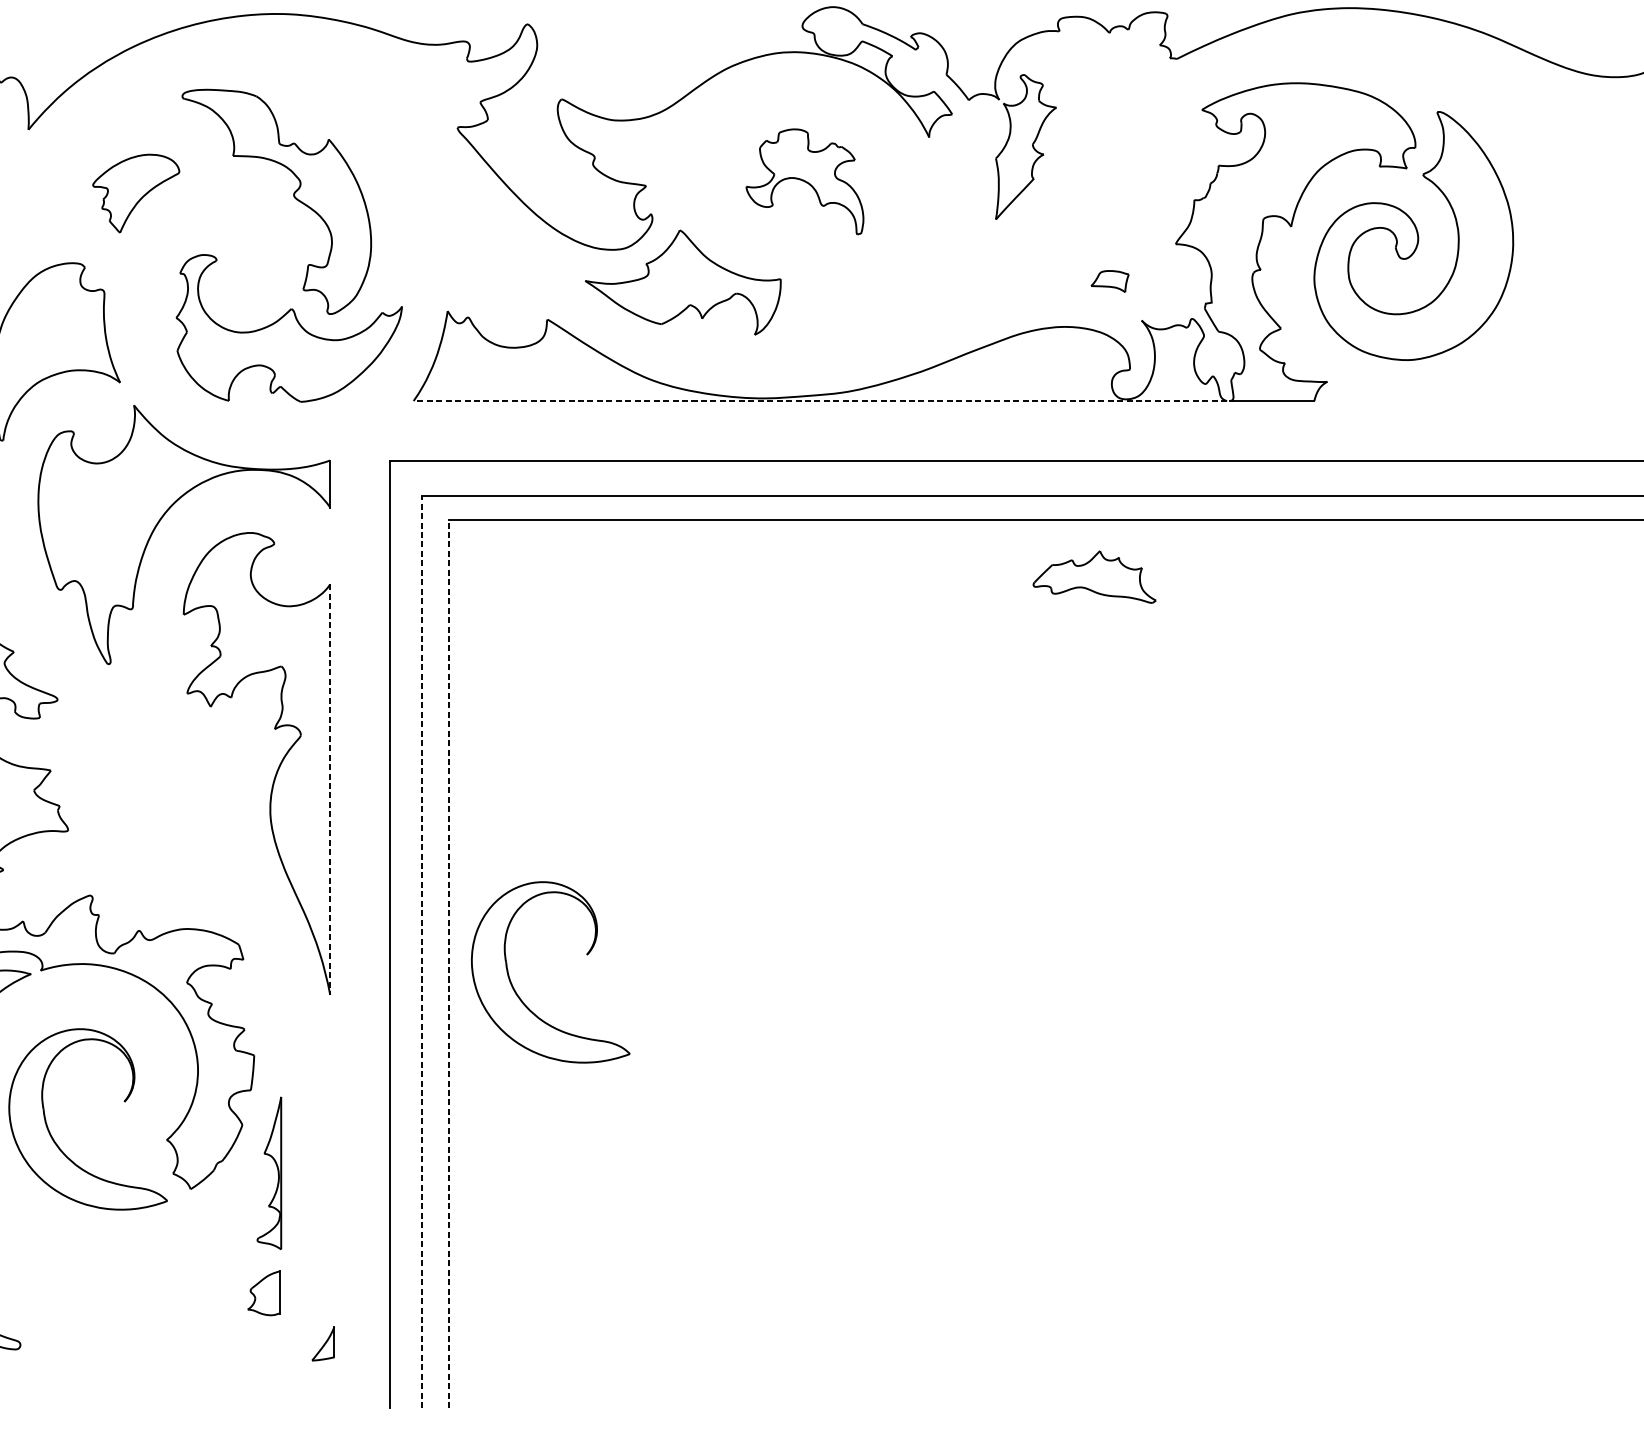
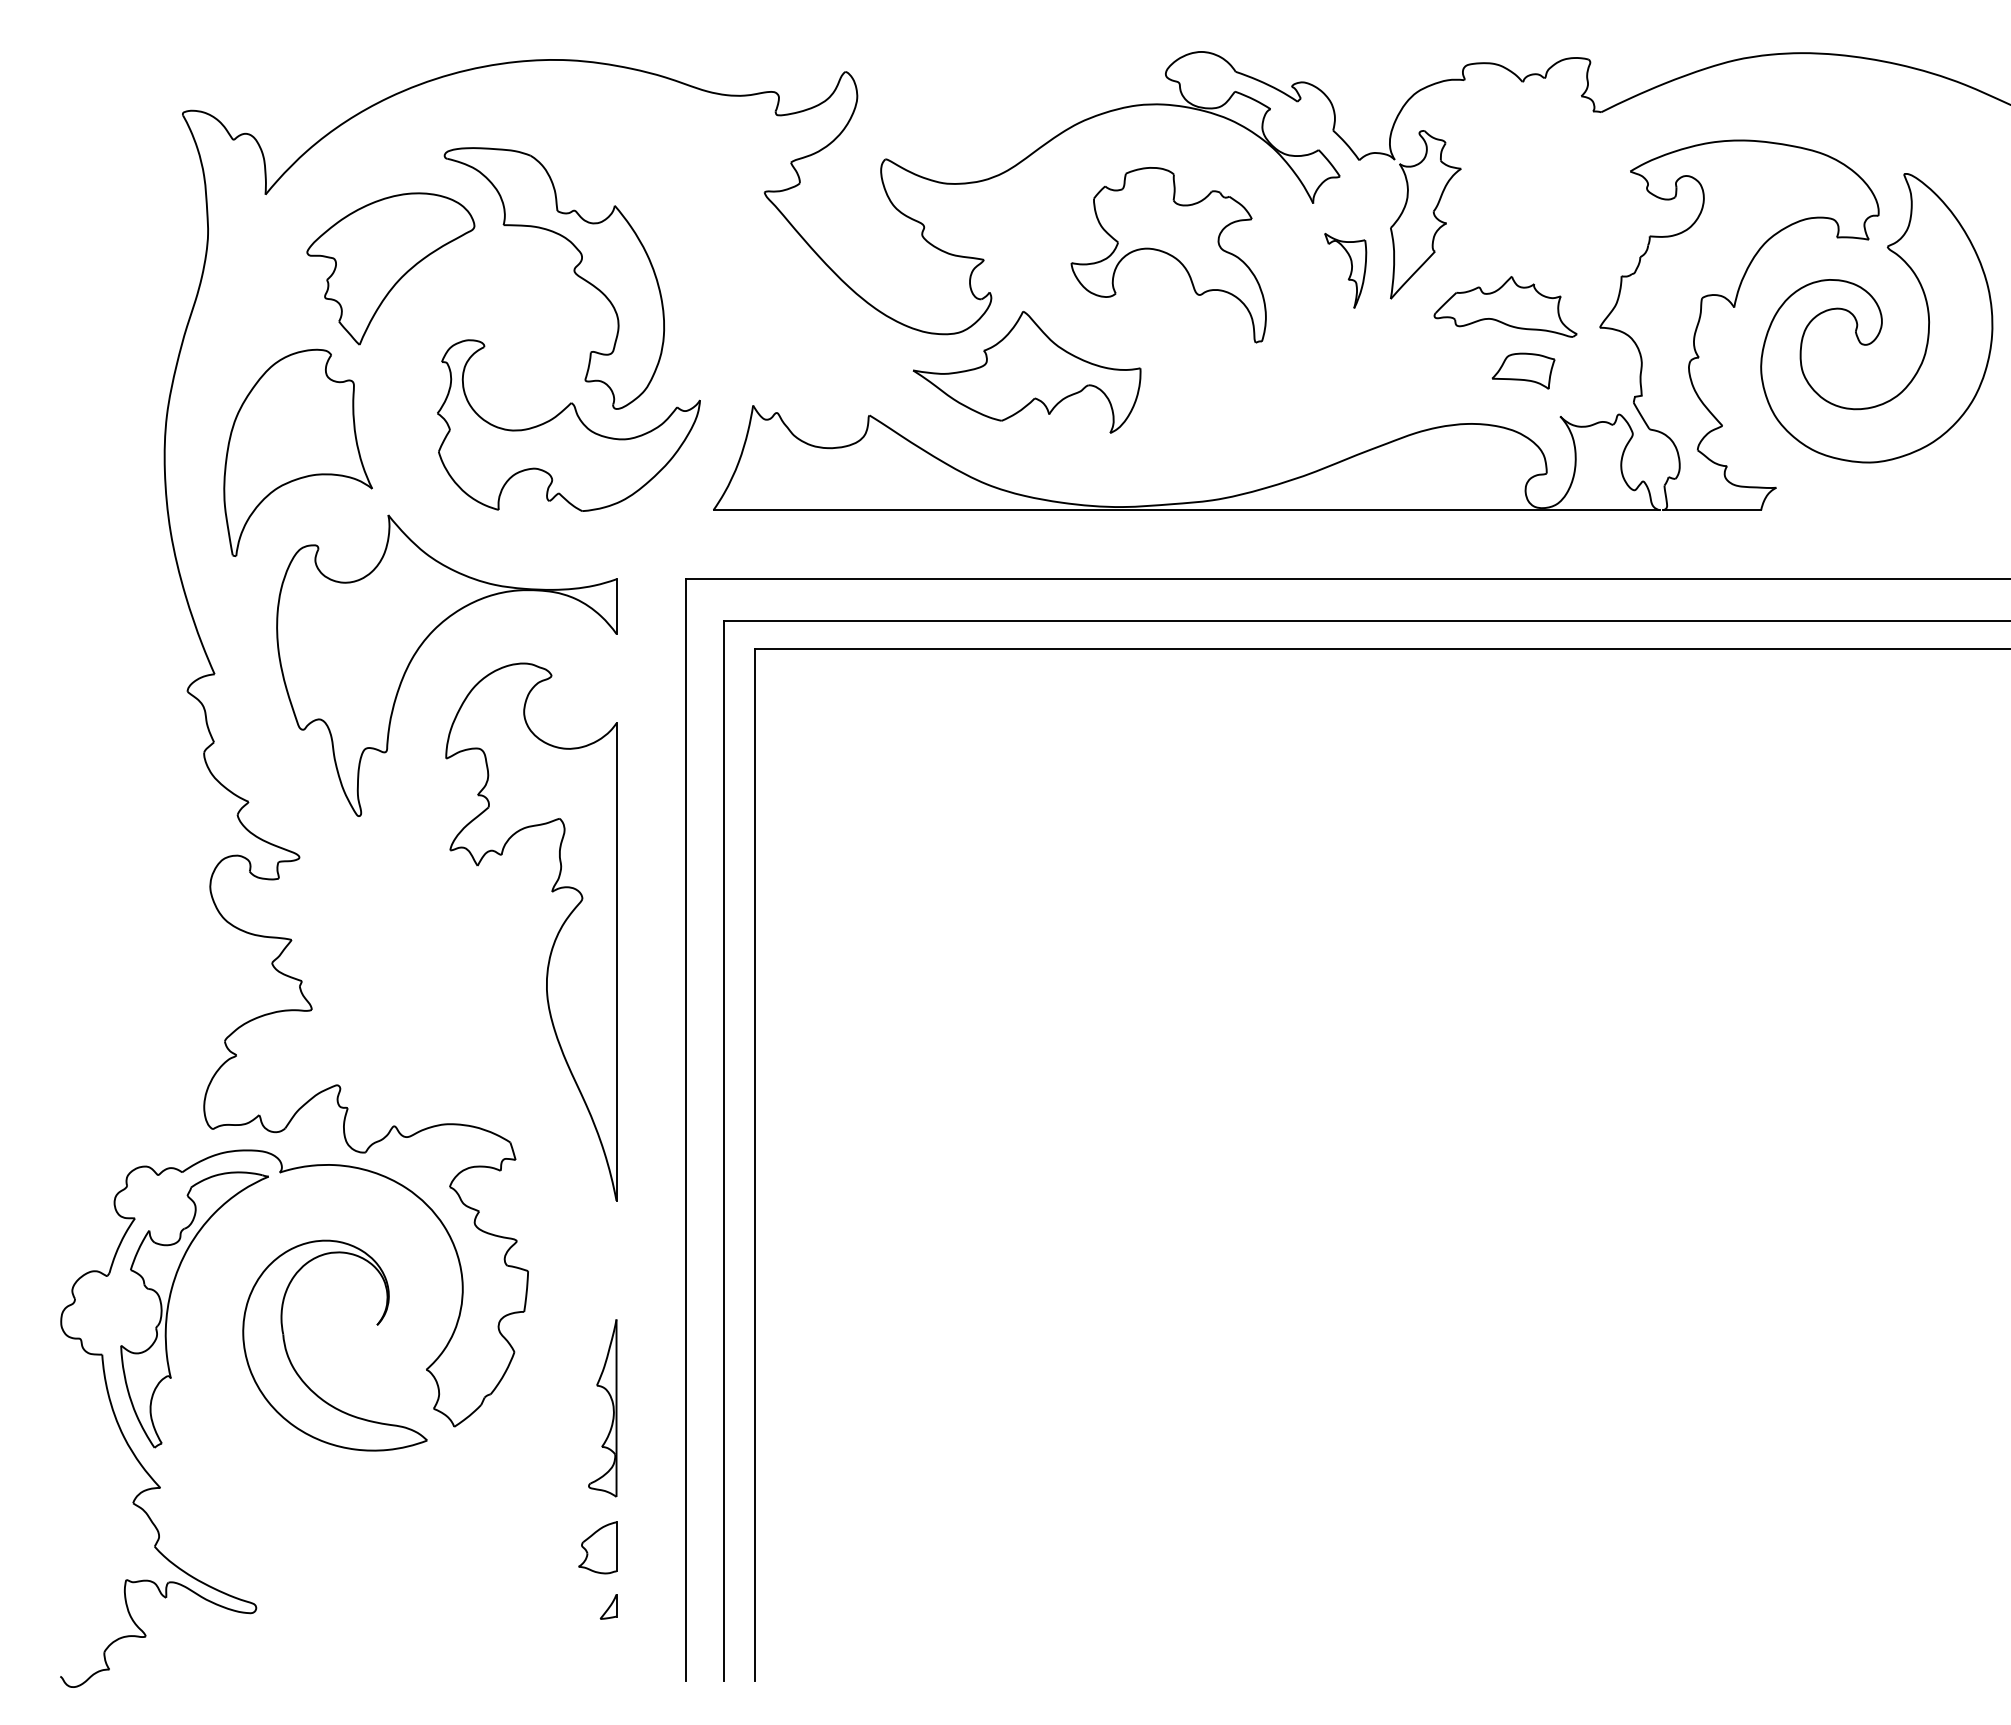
part: (804, 182) -> (1168, 255), size x1.43
part: (135, 193) -> (390, 268), size x1.67
part: (956, 195) -> (1345, 270), added
part: (1110, 281) -> (1523, 370), size x1.43
line: (820, 401) -> (1186, 510), dashed -> solid
part: (1094, 576) -> (1505, 306), moved
line: (330, 790) -> (616, 962), dashed -> solid
line: (422, 951) -> (723, 1150), dashed -> solid
line: (448, 963) -> (754, 1164), dashed -> solid
part: (517, 993) -> (834, 1199), removed
part: (277, 1173) -> (612, 1408), moved
part: (263, 1292) -> (597, 1547), moved
part: (323, 1343) -> (608, 1606), size x0.62

